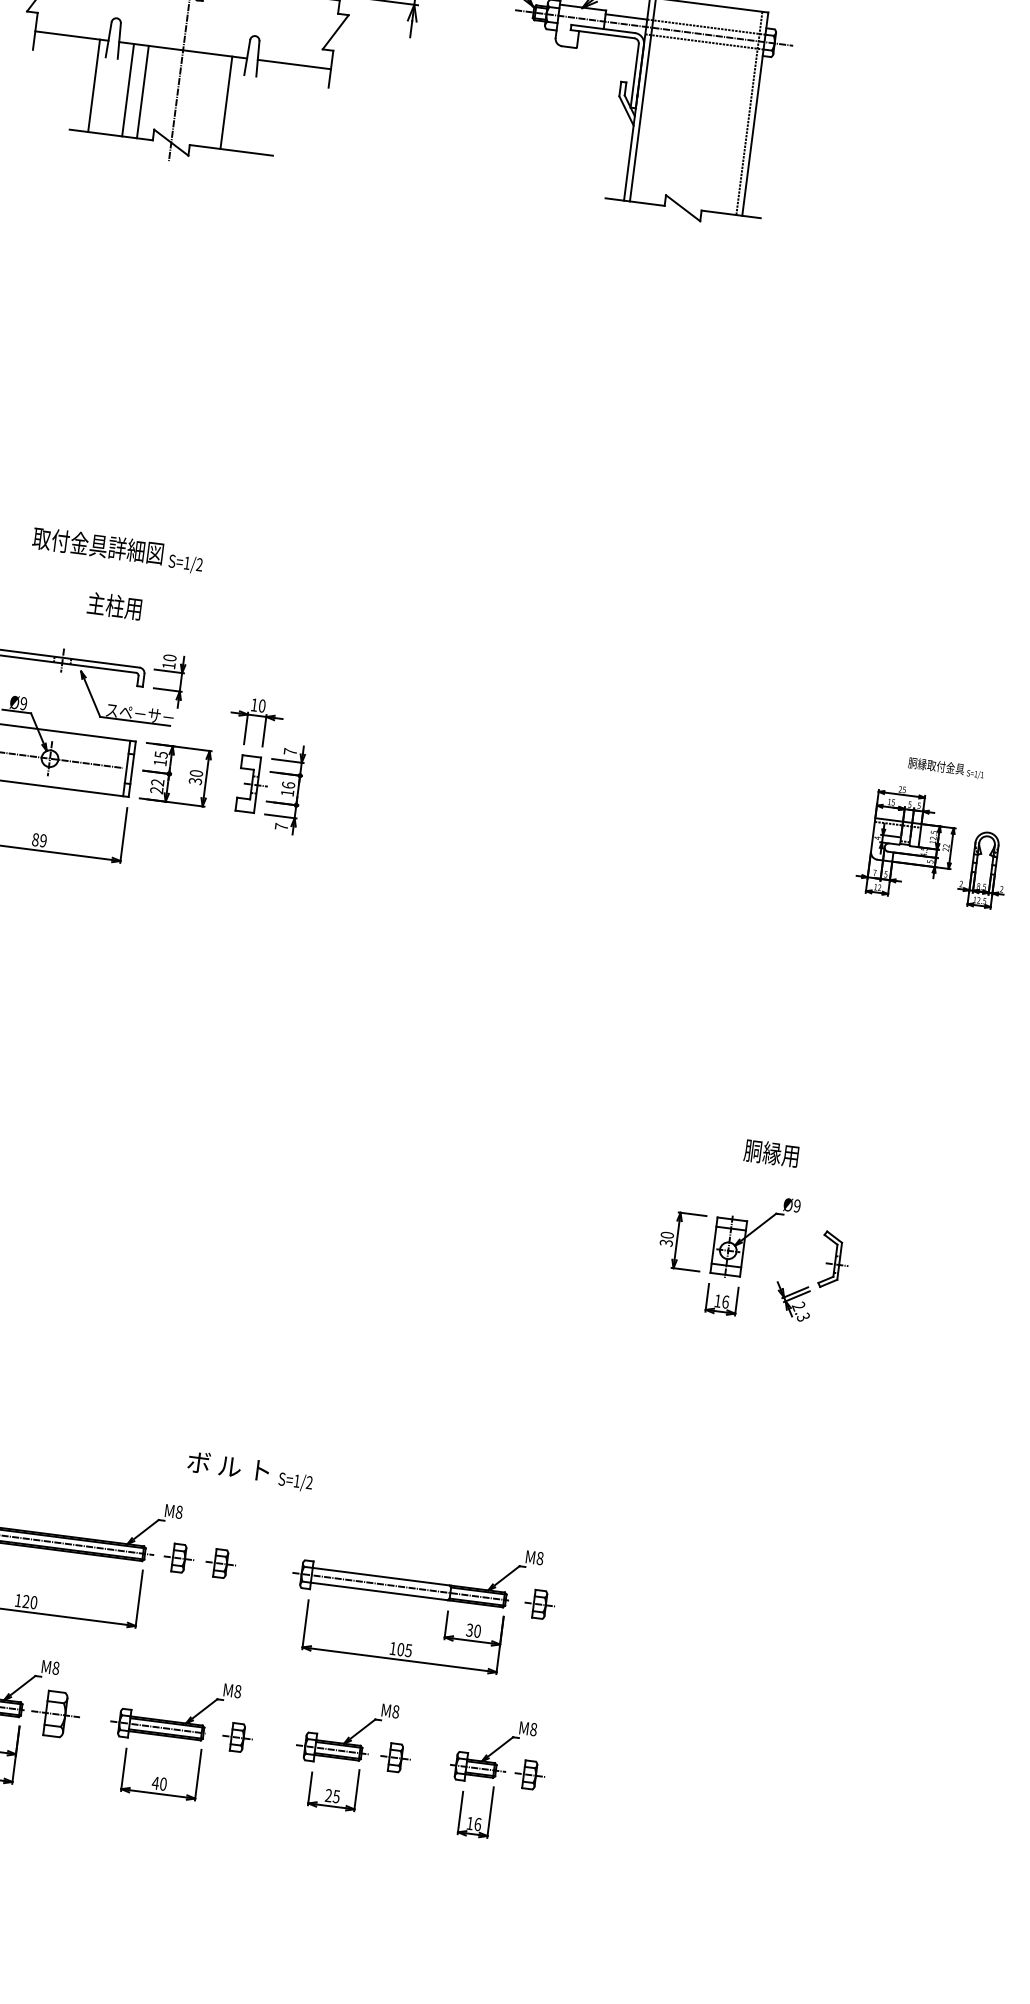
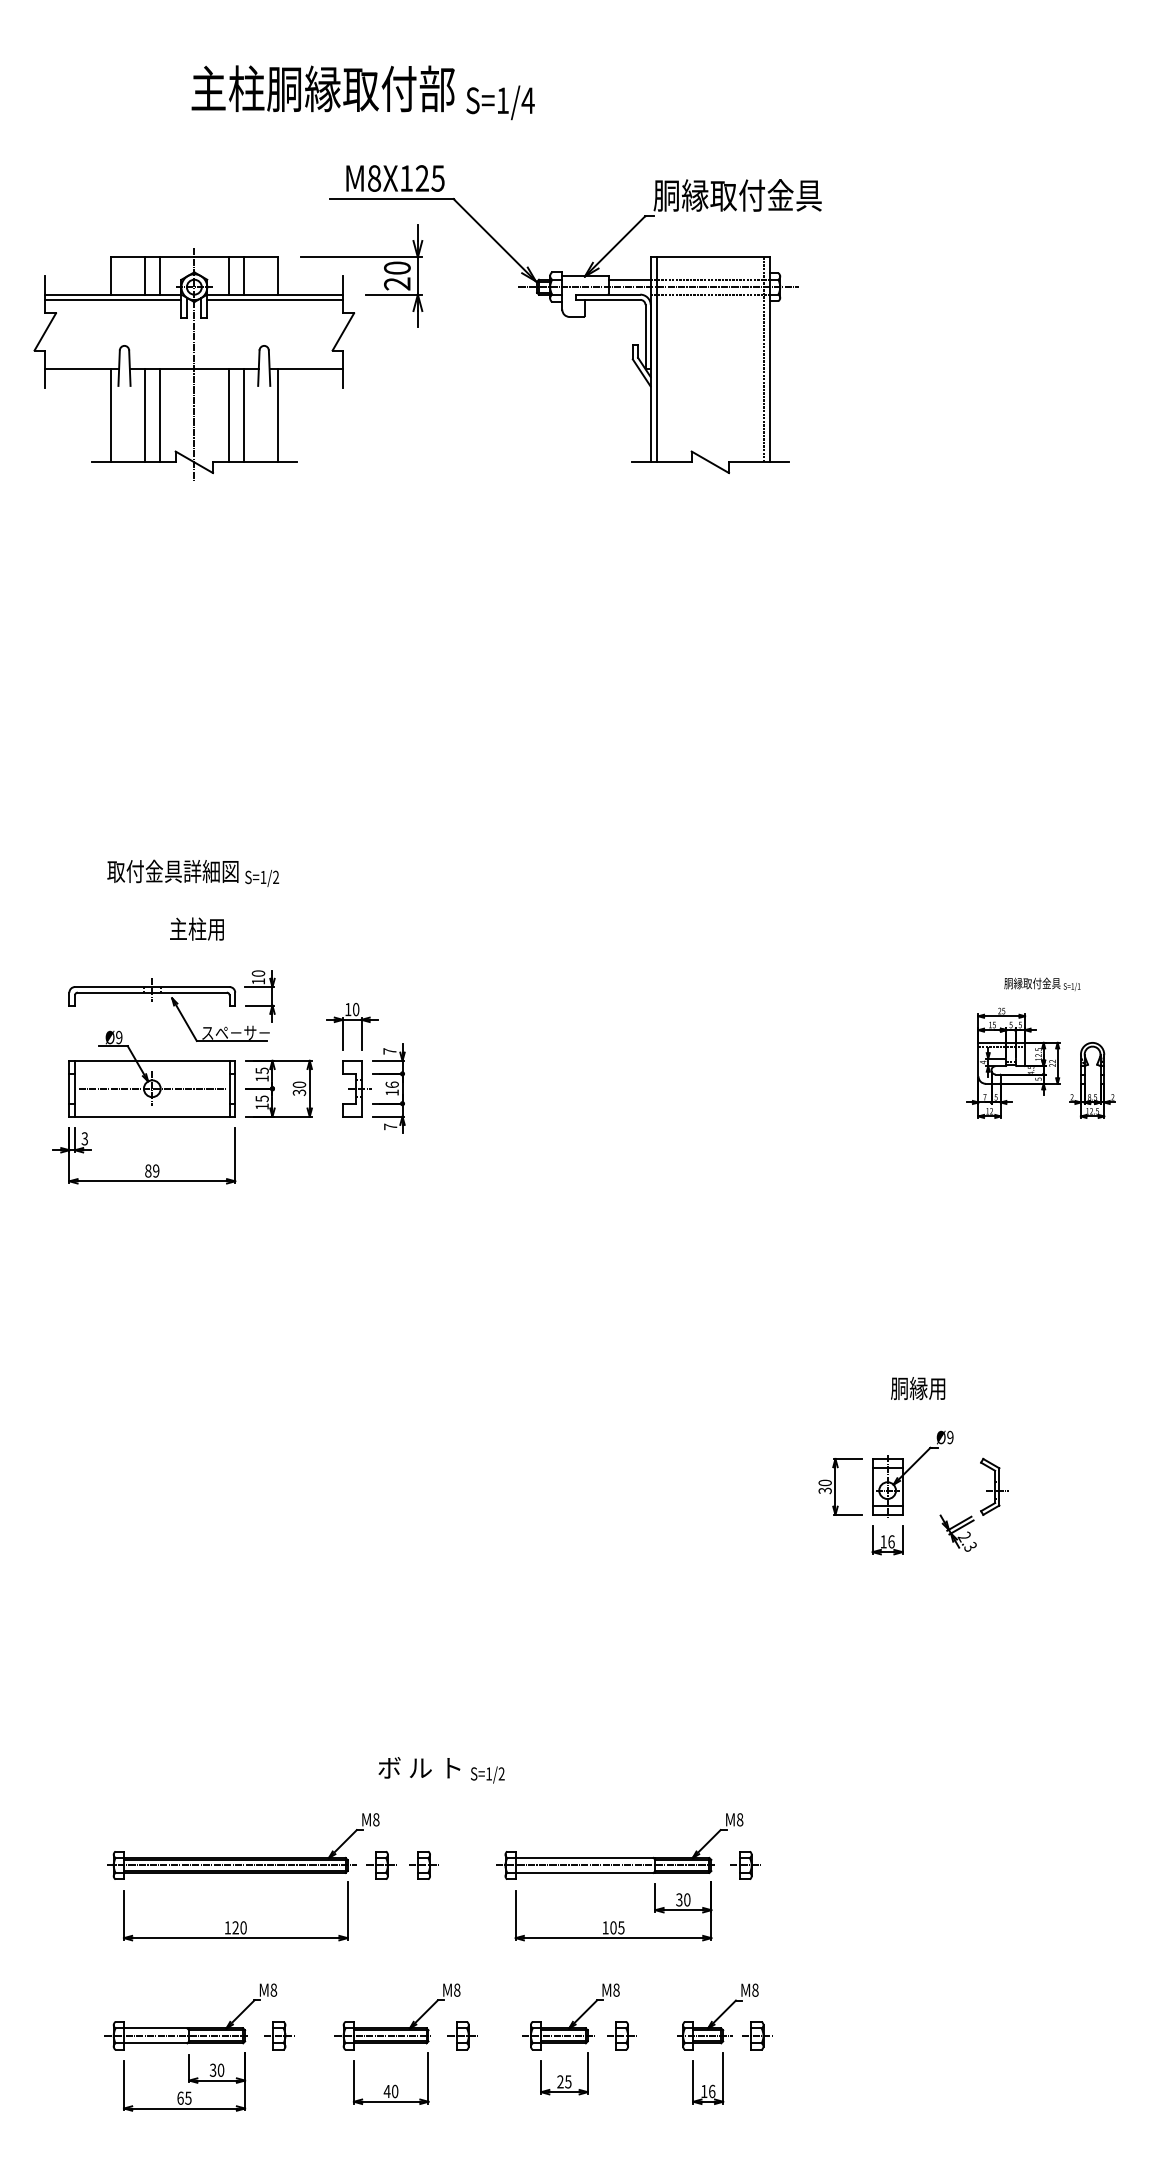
line: (212, 100) -> (229, 415), added
line: (260, 106) -> (278, 415), added
text: (156, 786) -> (261, 1102), 22 -> 15
part: (55, 1713) -> (279, 2035), size x0.62

